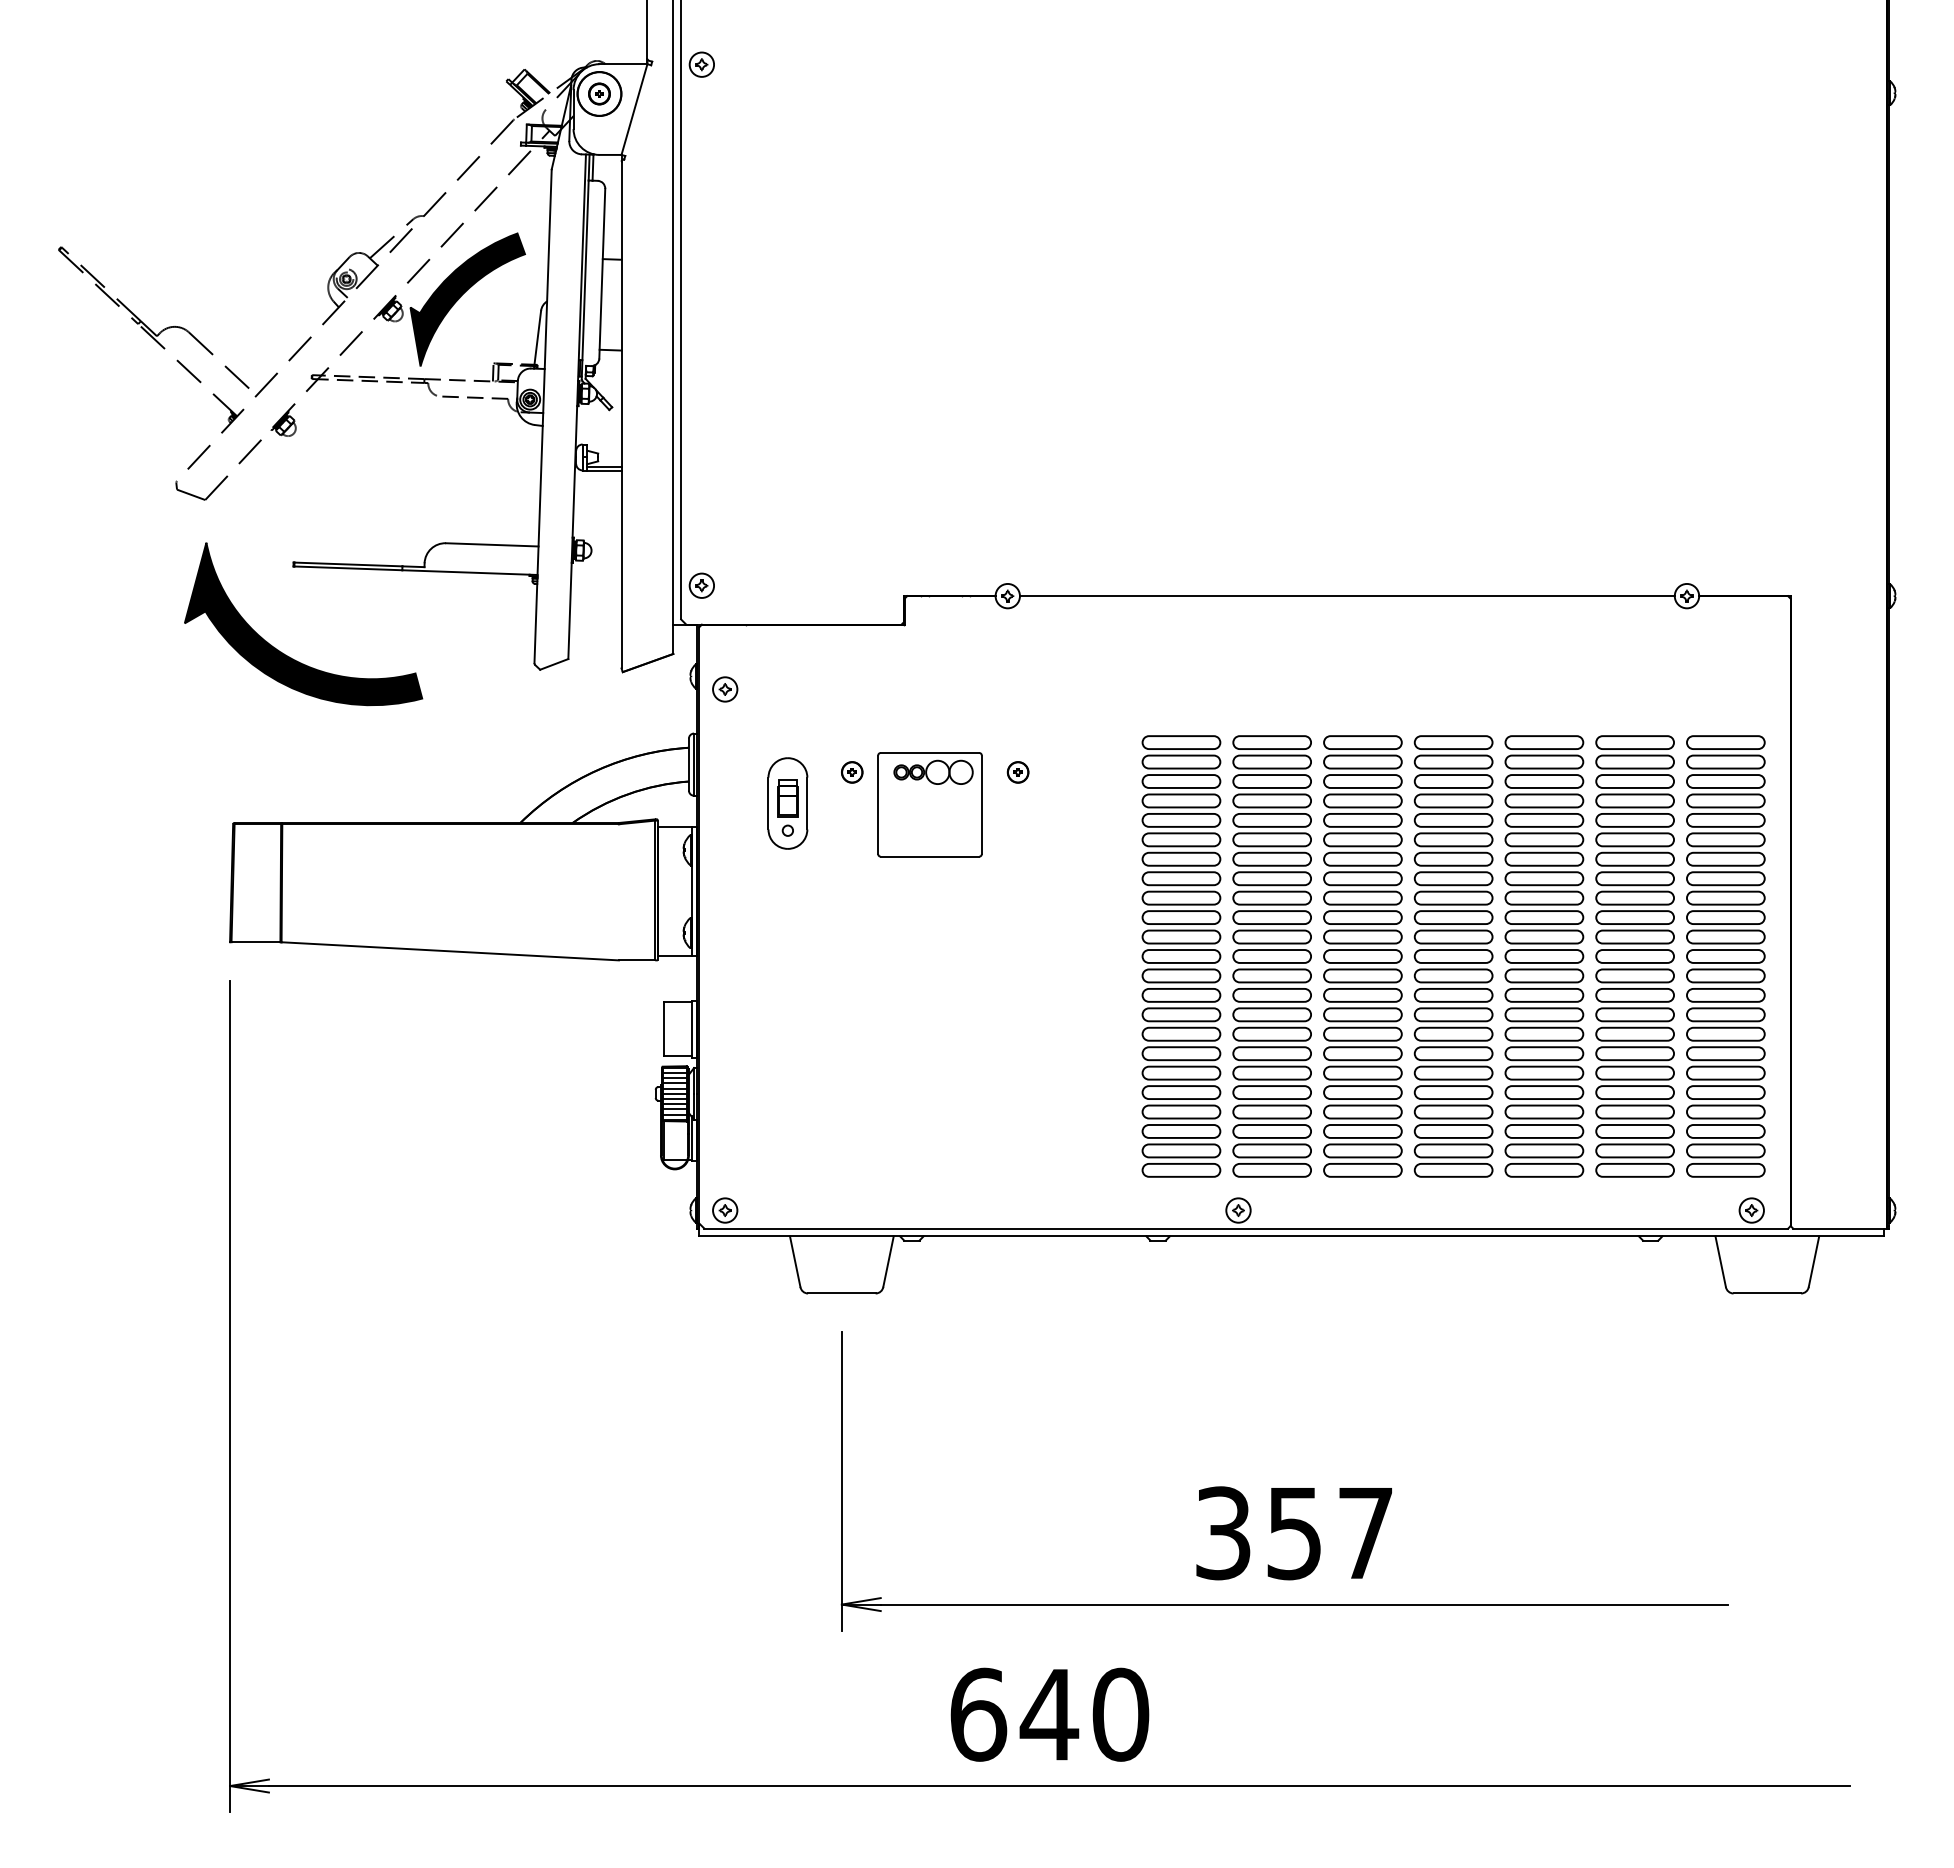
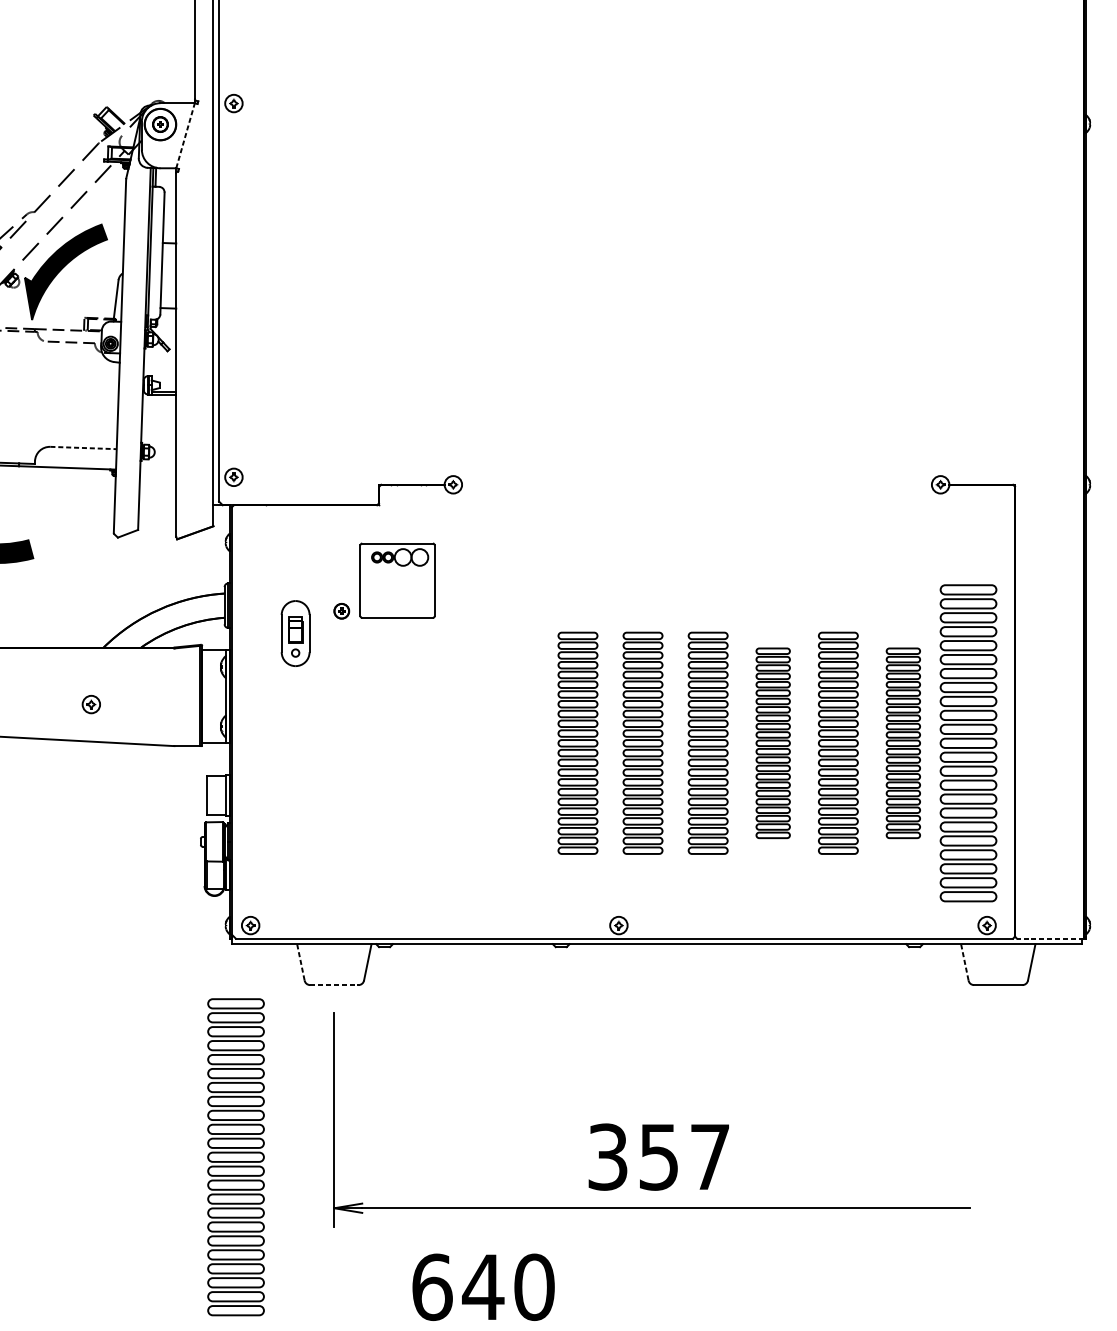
line: (634, 109) -> (185, 135), solid -> dashed
line: (492, 544) -> (83, 447), solid -> dashed
line: (1346, 596) -> (696, 485), removed
part: (725, 689) -> (91, 704), moved
part: (1017, 772) -> (460, 611), removed
part: (929, 804) -> (397, 580), moved
part: (1181, 956) -> (578, 743), size x0.7
part: (1271, 956) -> (642, 743), size x0.7
part: (1362, 956) -> (707, 743), size x0.7
part: (1453, 956) -> (773, 743), size x0.6
part: (1544, 956) -> (838, 743), size x0.7
part: (1634, 956) -> (902, 743), size x0.6
hatch: (674, 1093) -> (214, 841), removed
line: (1839, 1228) -> (1050, 938), solid -> dashed
line: (795, 1261) -> (301, 962), solid -> dashed
line: (1720, 1261) -> (964, 962), solid -> dashed
line: (841, 1293) -> (334, 985), solid -> dashed
part: (704, 1533) -> (235, 1157), added

